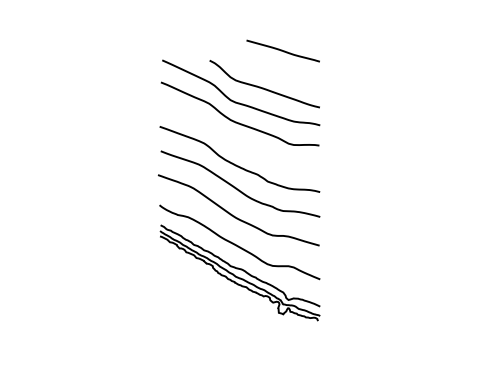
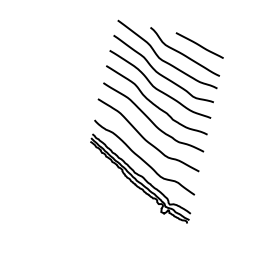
line: (282, 50) -> (199, 45), moved
curve: (235, 142) -> (156, 87), added

